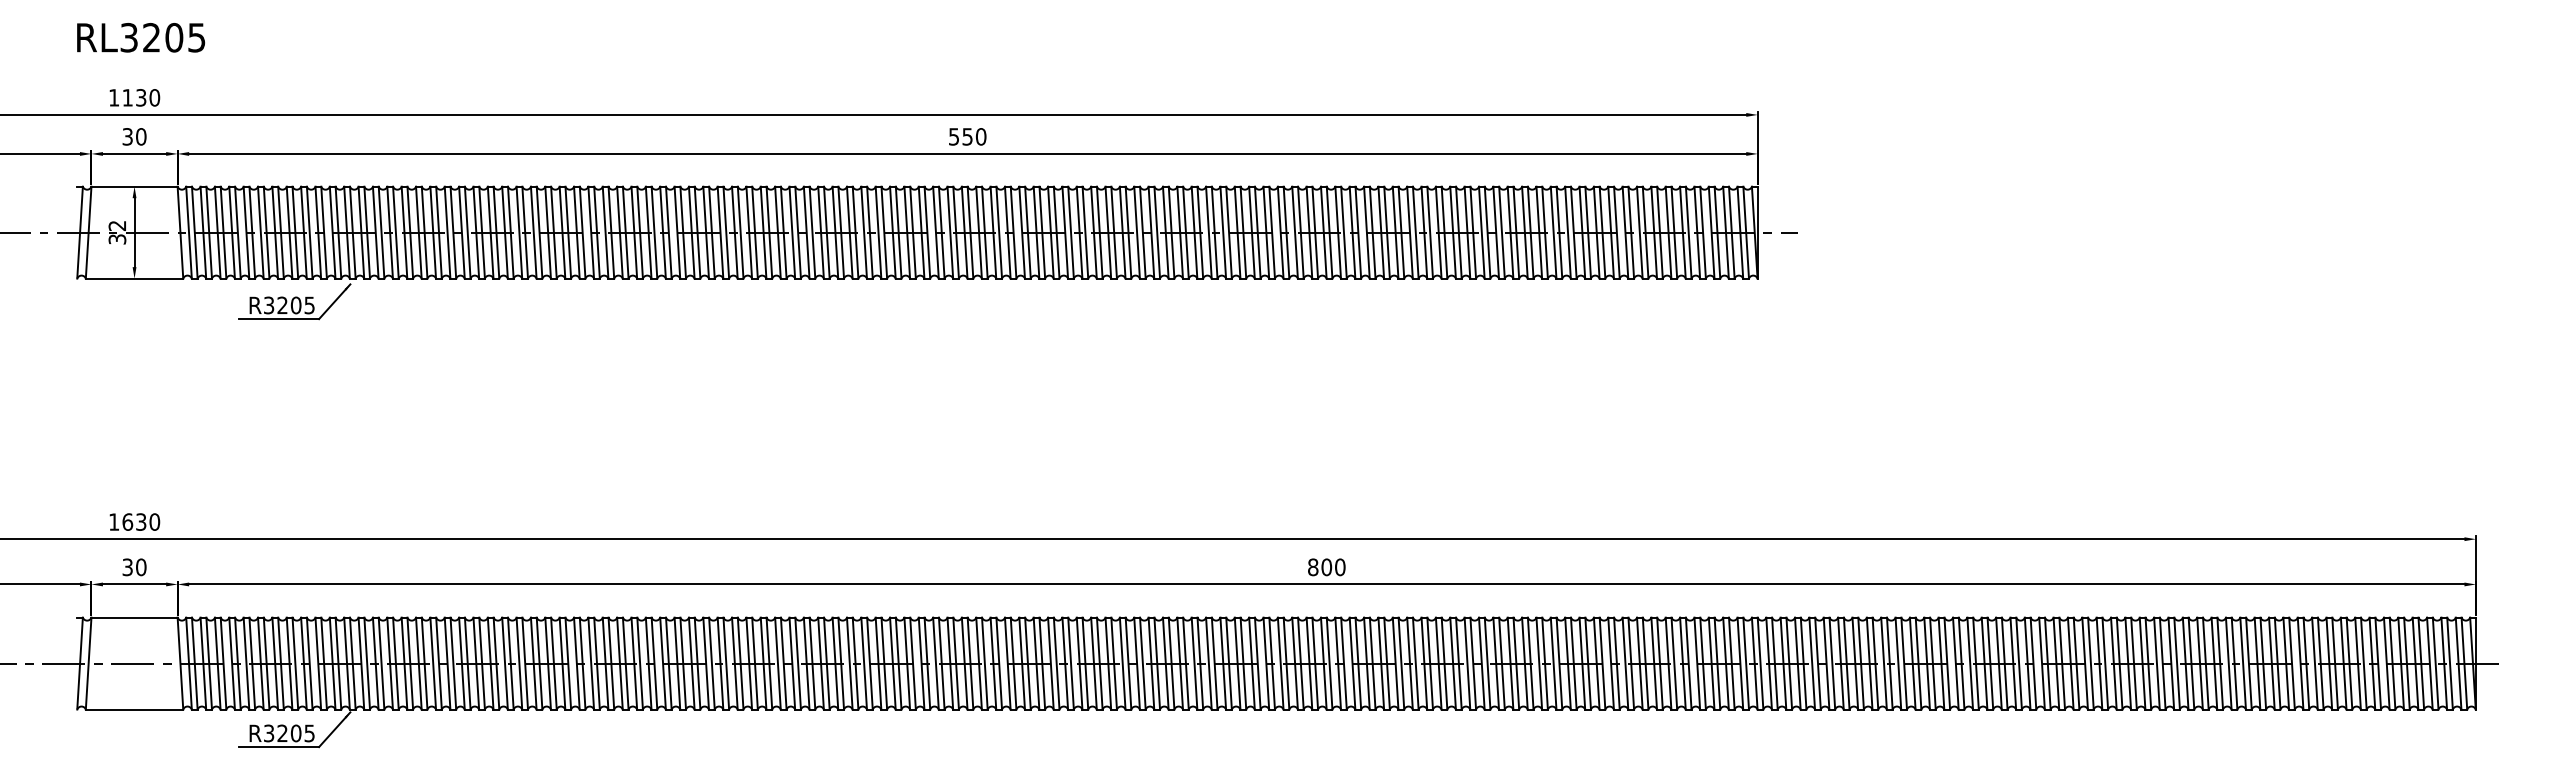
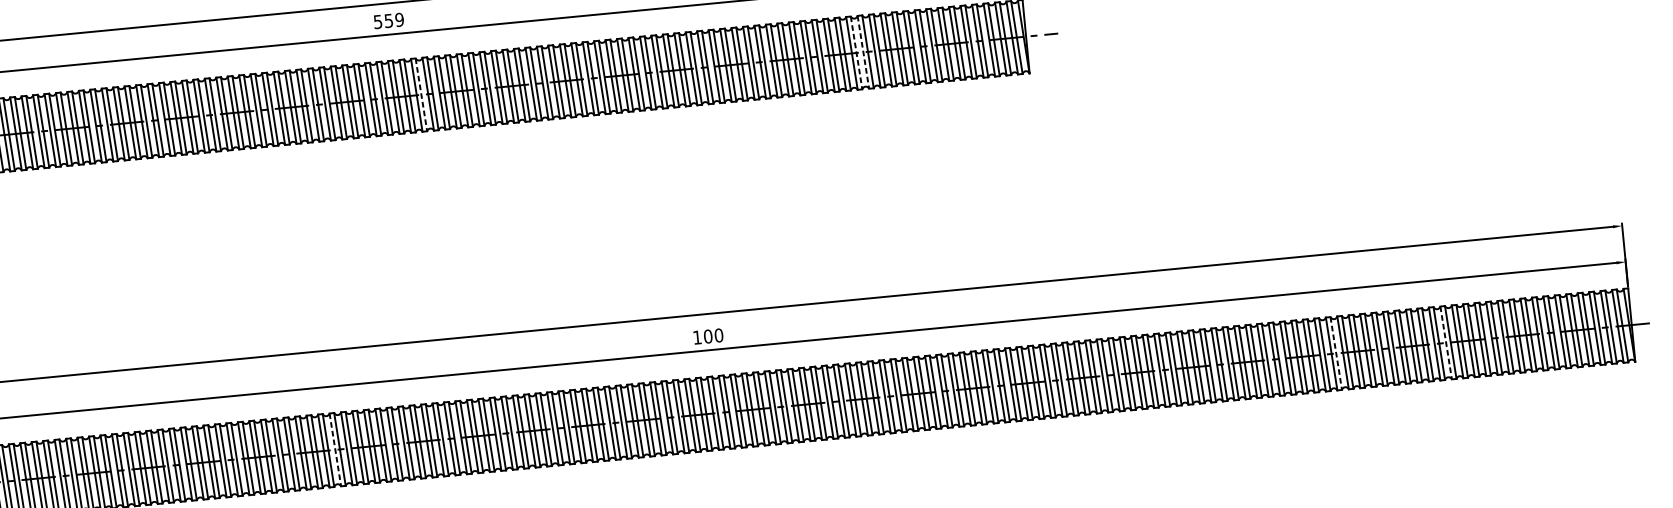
text: (980, 136) -> (399, 19), 550 -> 559
line: (999, 233) -> (421, 95), solid -> dashed
line: (1545, 233) -> (856, 53), solid -> dashed
line: (1553, 233) -> (863, 53), solid -> dashed
text: (1313, 567) -> (697, 337), 800 -> 100
line: (849, 664) -> (335, 450), solid -> dashed
line: (2105, 664) -> (1336, 354), solid -> dashed
line: (2243, 664) -> (1446, 343), solid -> dashed

